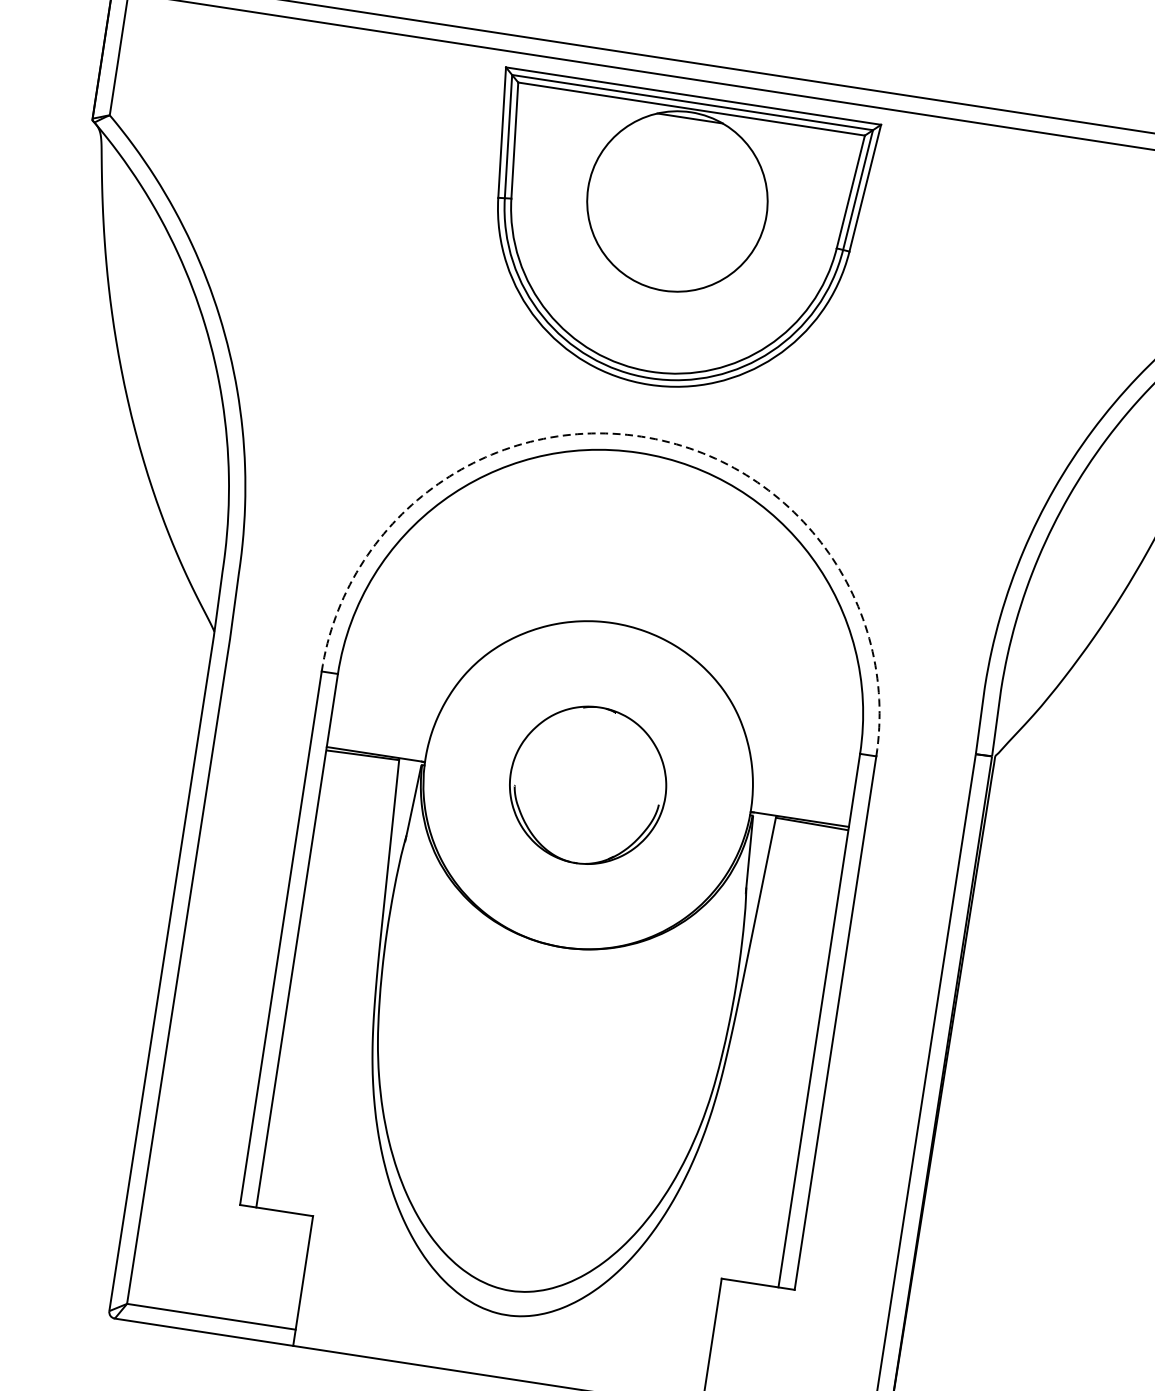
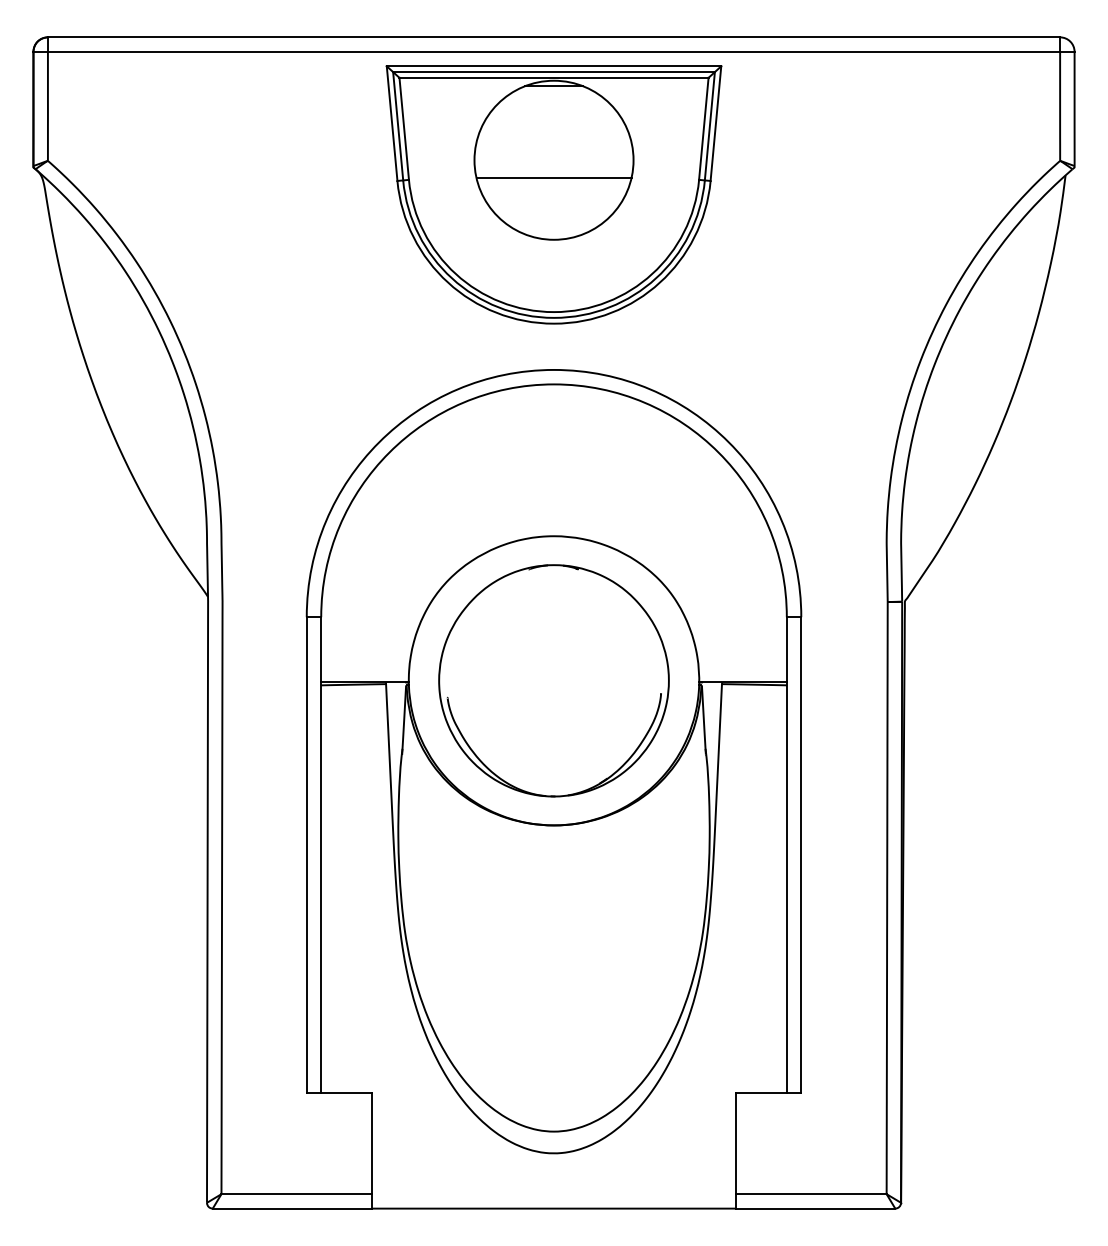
line: (673, 221) -> (553, 178), added
arc: (642, 436) -> (554, 369), dashed -> solid
part: (587, 784) -> (553, 680), size x1.67

